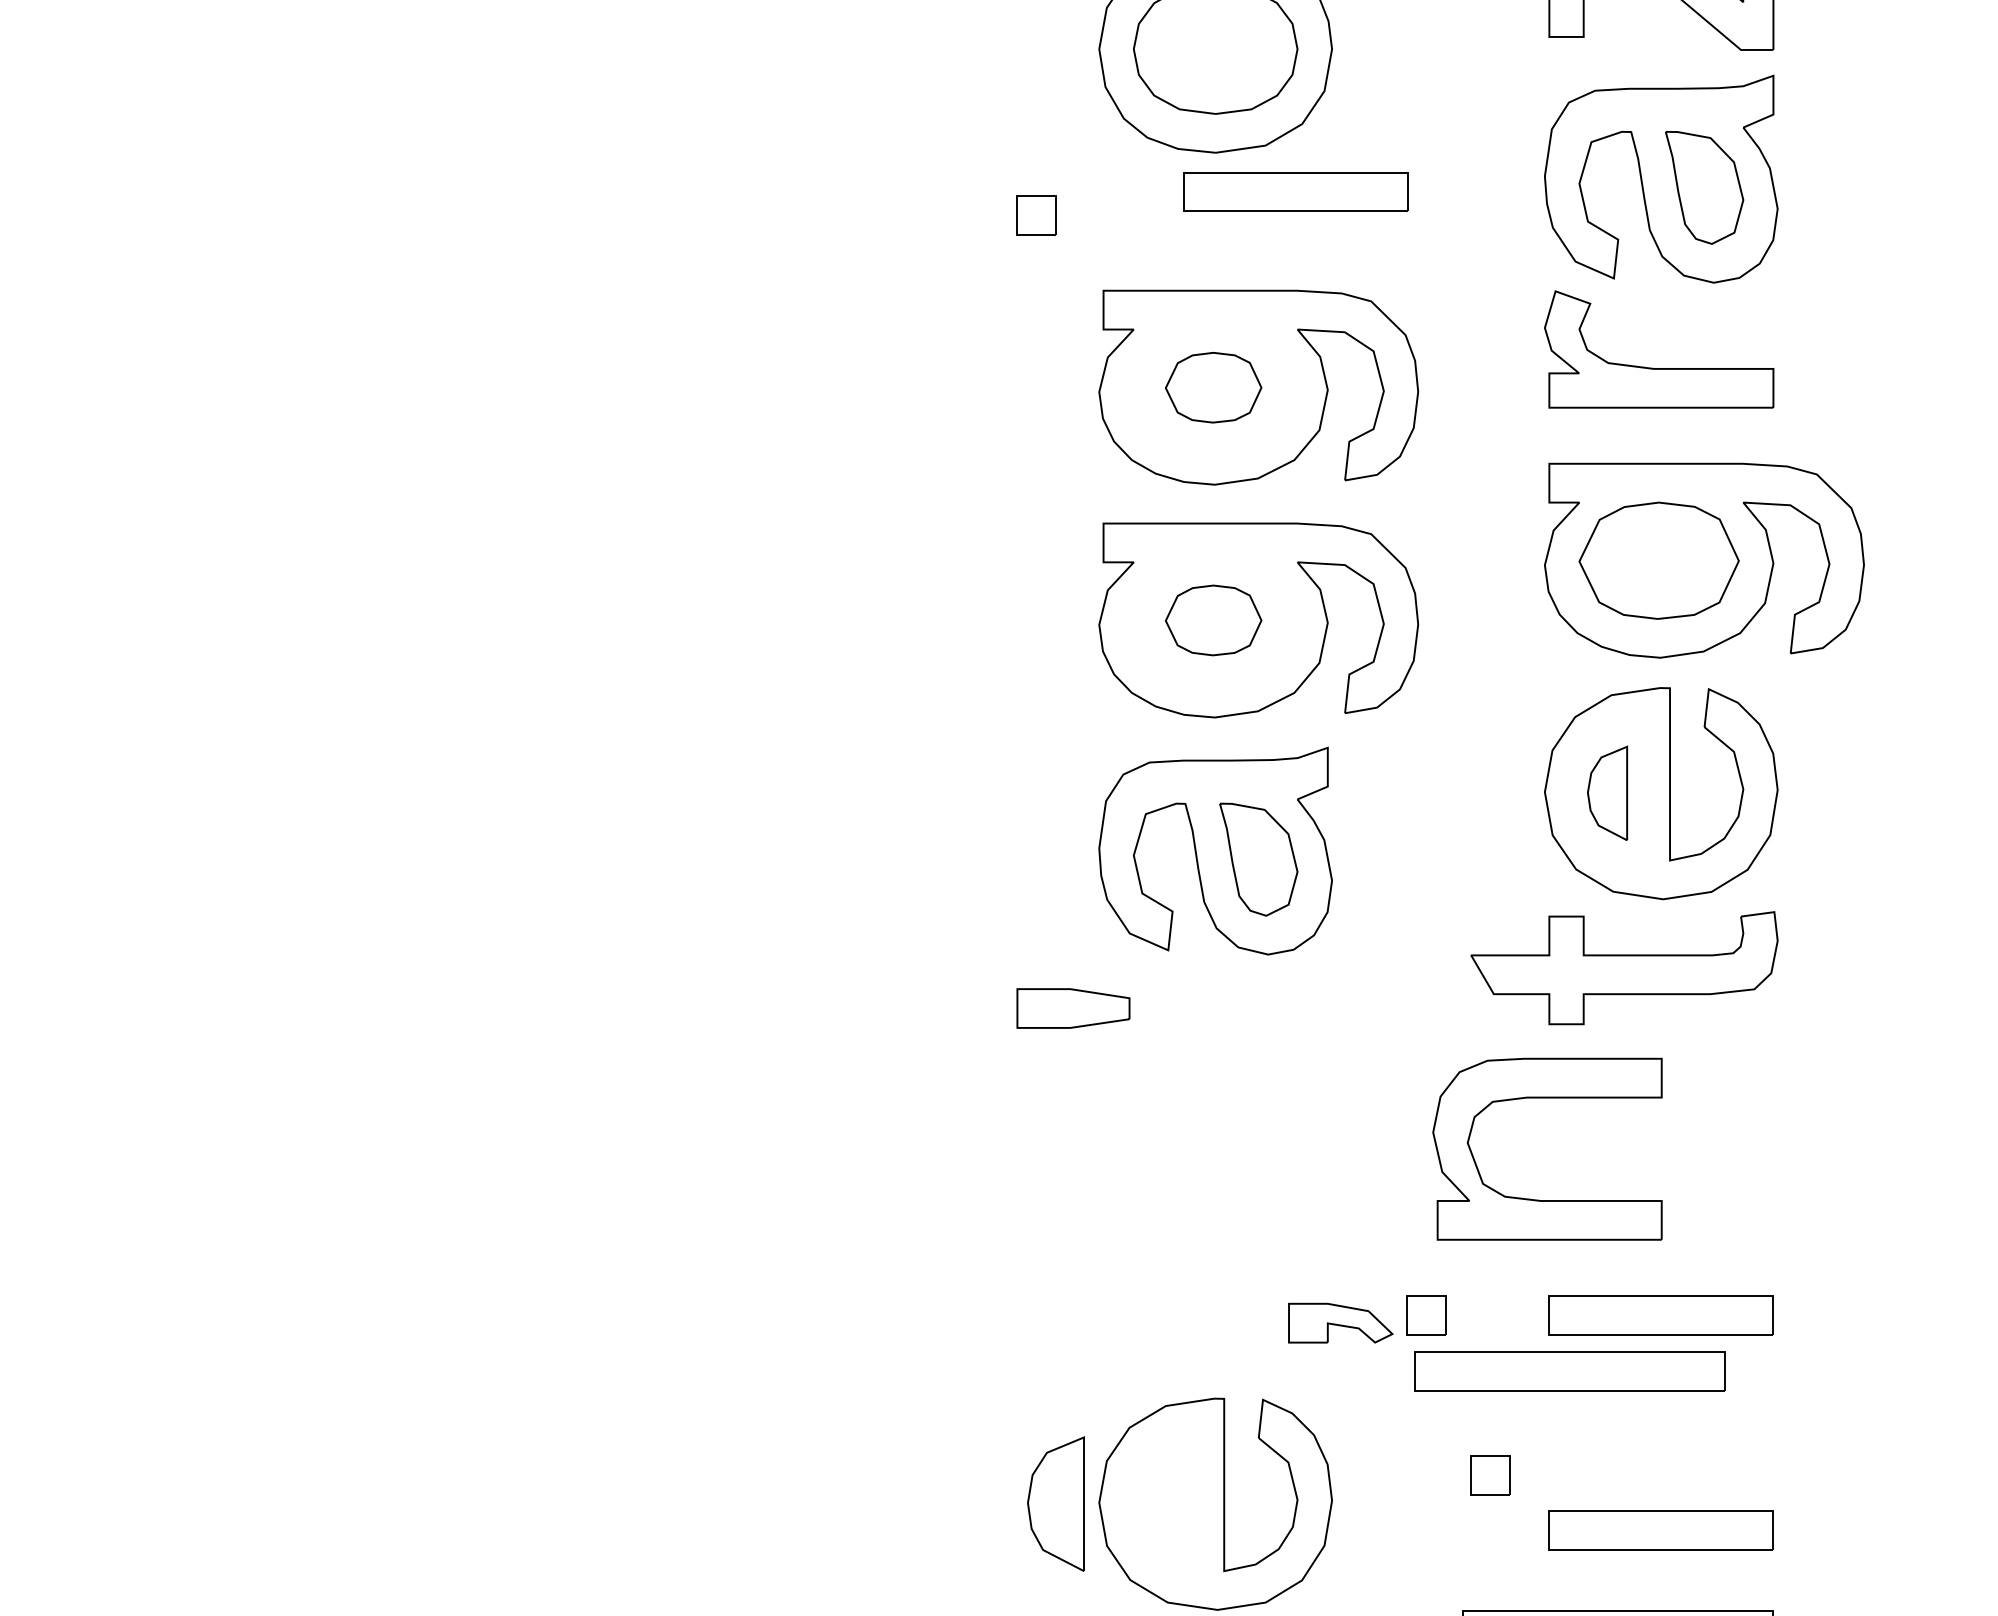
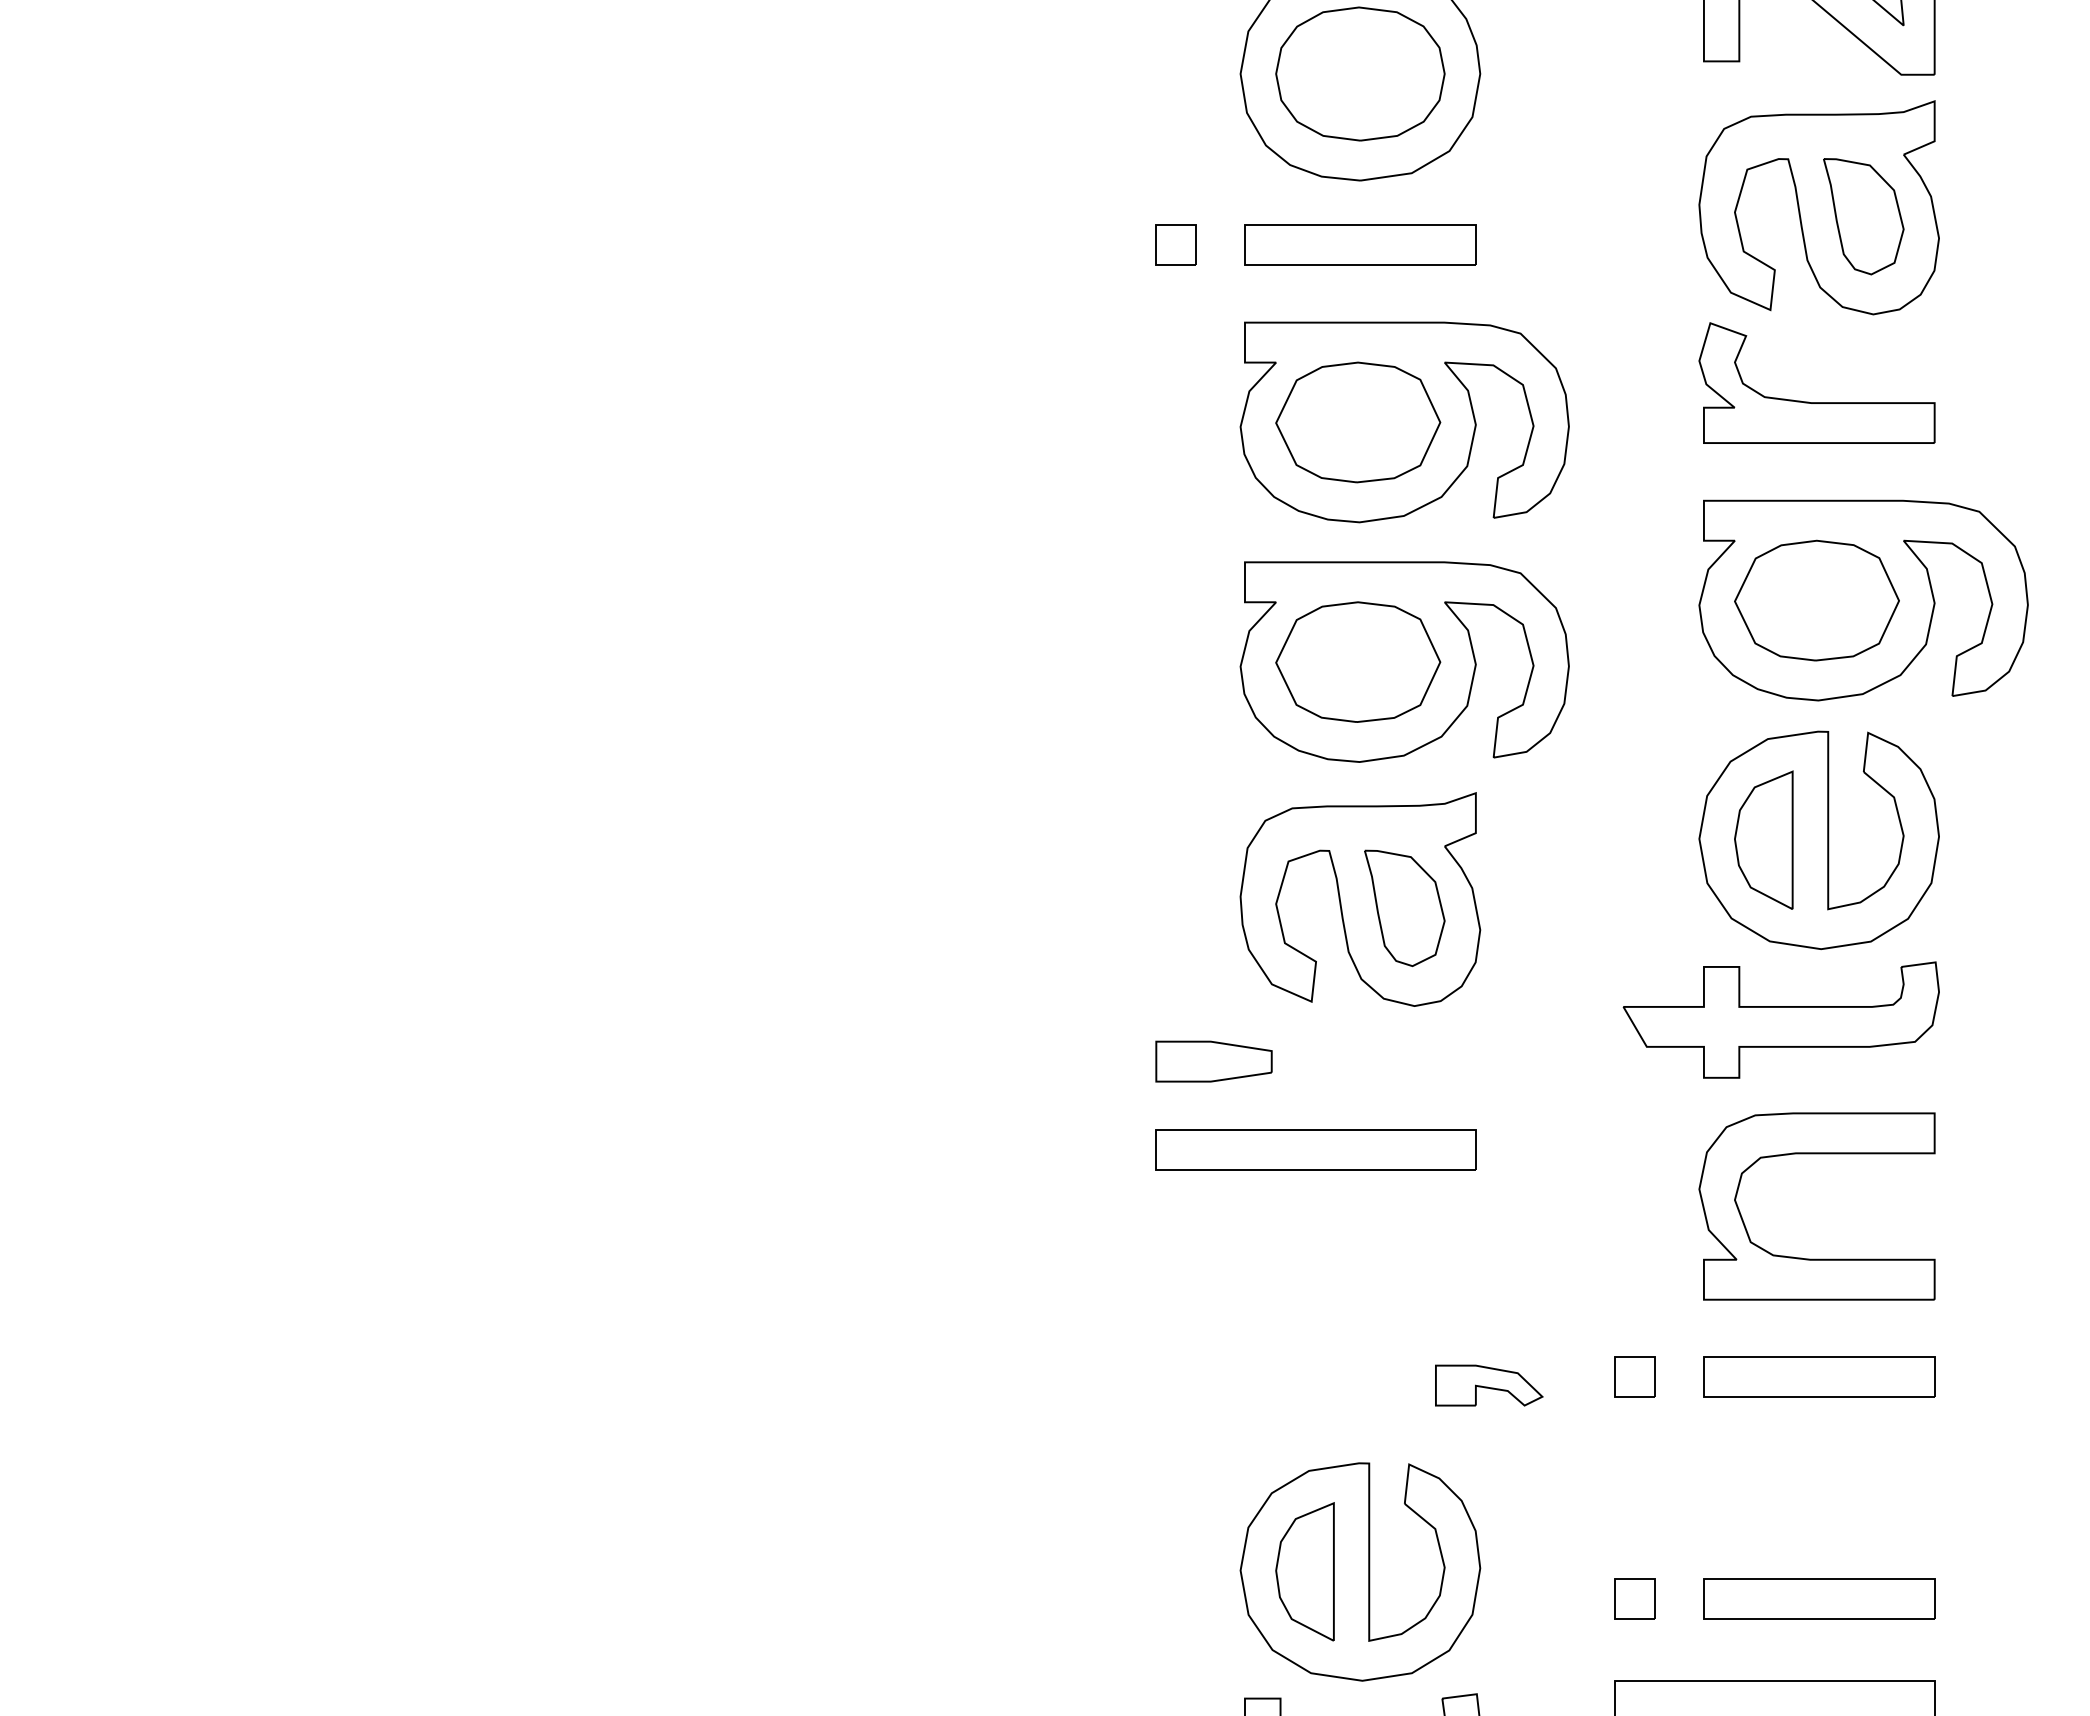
part: (1296, 191) -> (1360, 244), moved
part: (1213, 387) -> (1358, 422), size x1.67
part: (1213, 619) -> (1358, 661), size x1.67
part: (1607, 792) -> (1763, 839), size x1.43
part: (1546, 1098) -> (1816, 1154), moved
part: (1425, 1314) -> (1634, 1376), moved
part: (1569, 1370) -> (1315, 1149), moved
part: (1489, 1474) -> (1634, 1598), moved
part: (1055, 1503) -> (1304, 1571), moved

